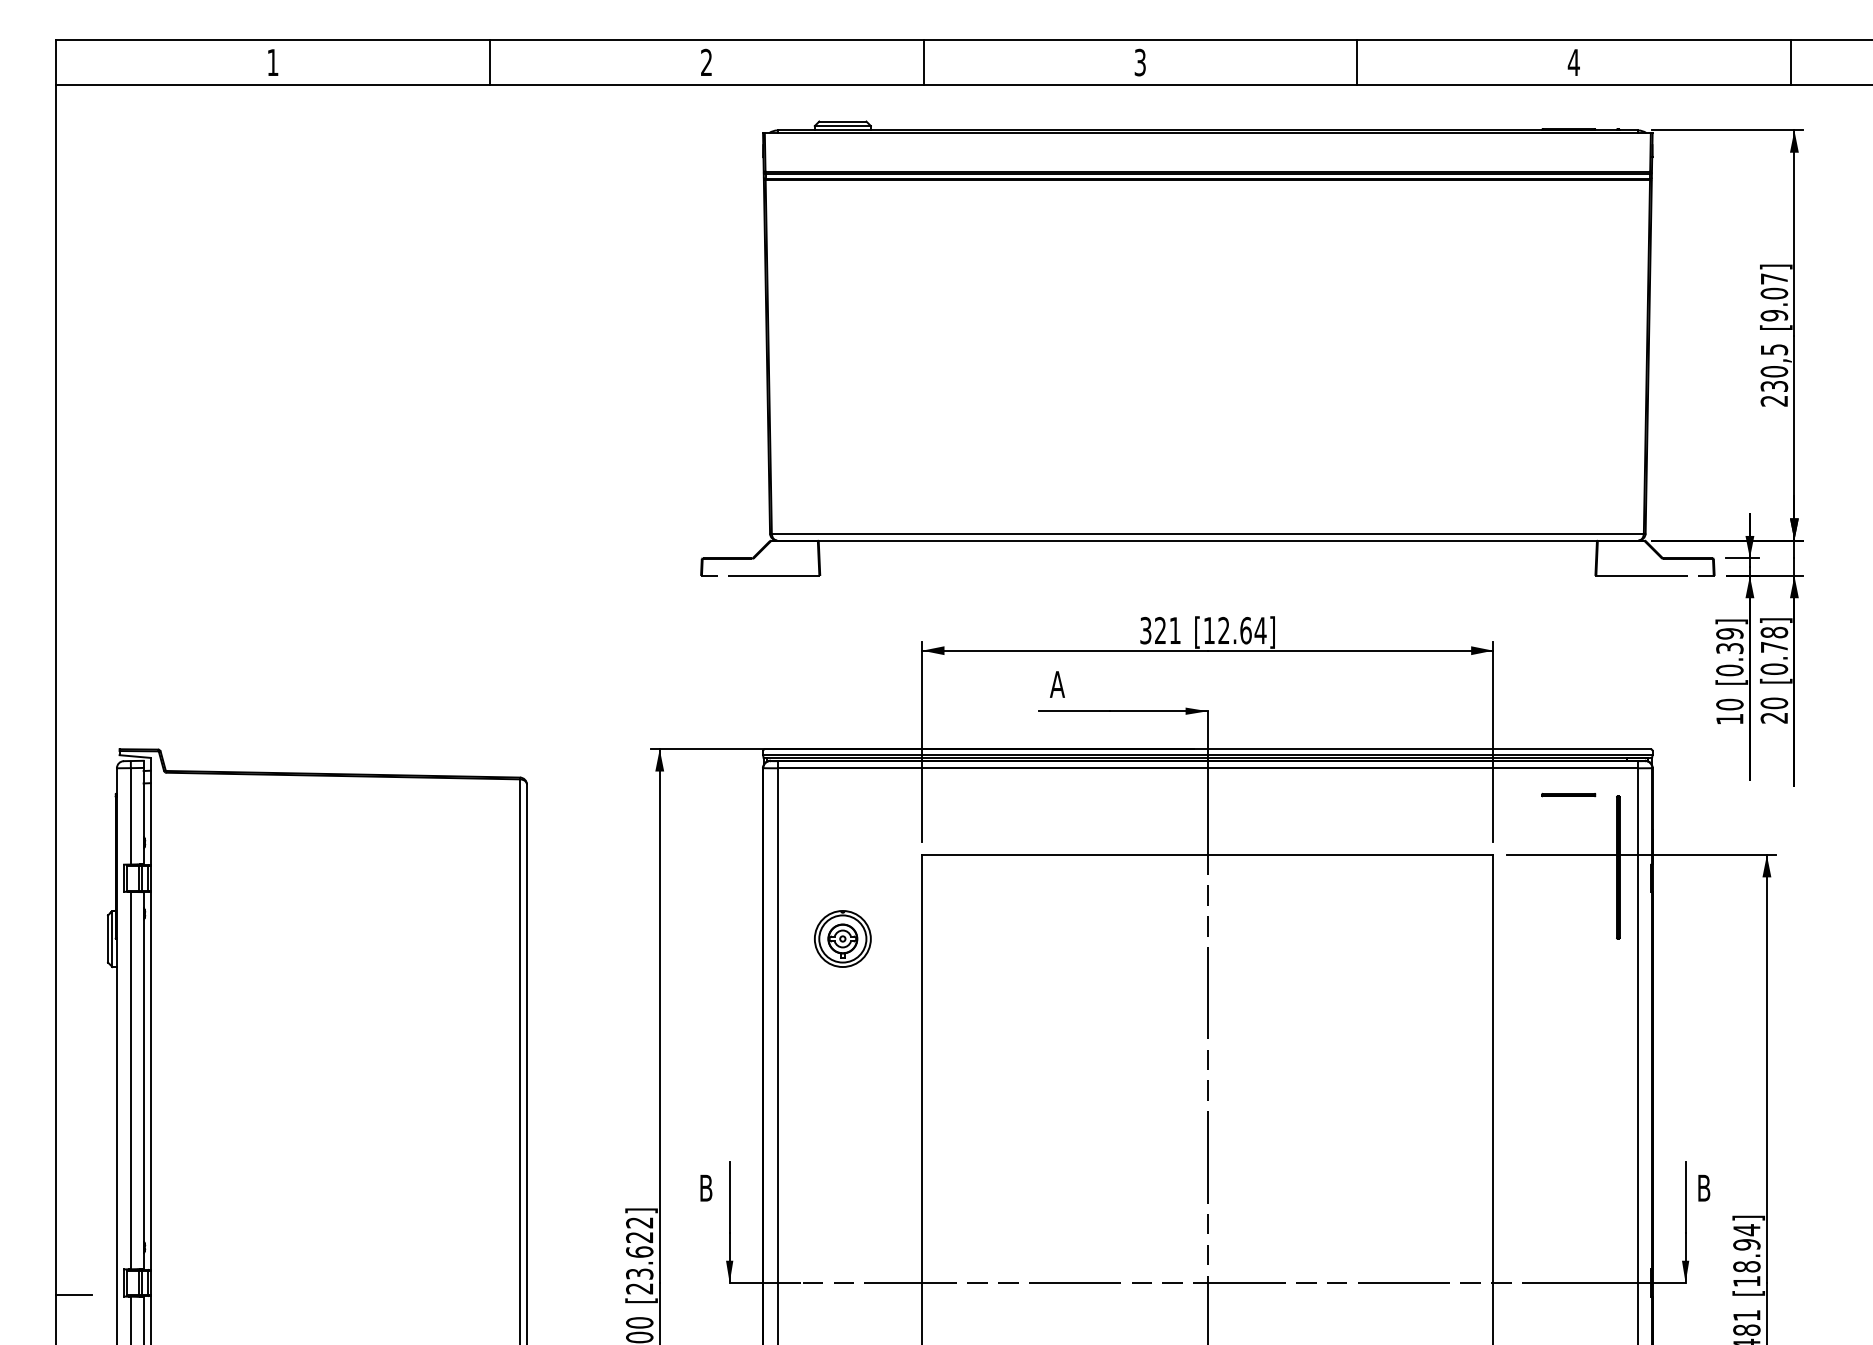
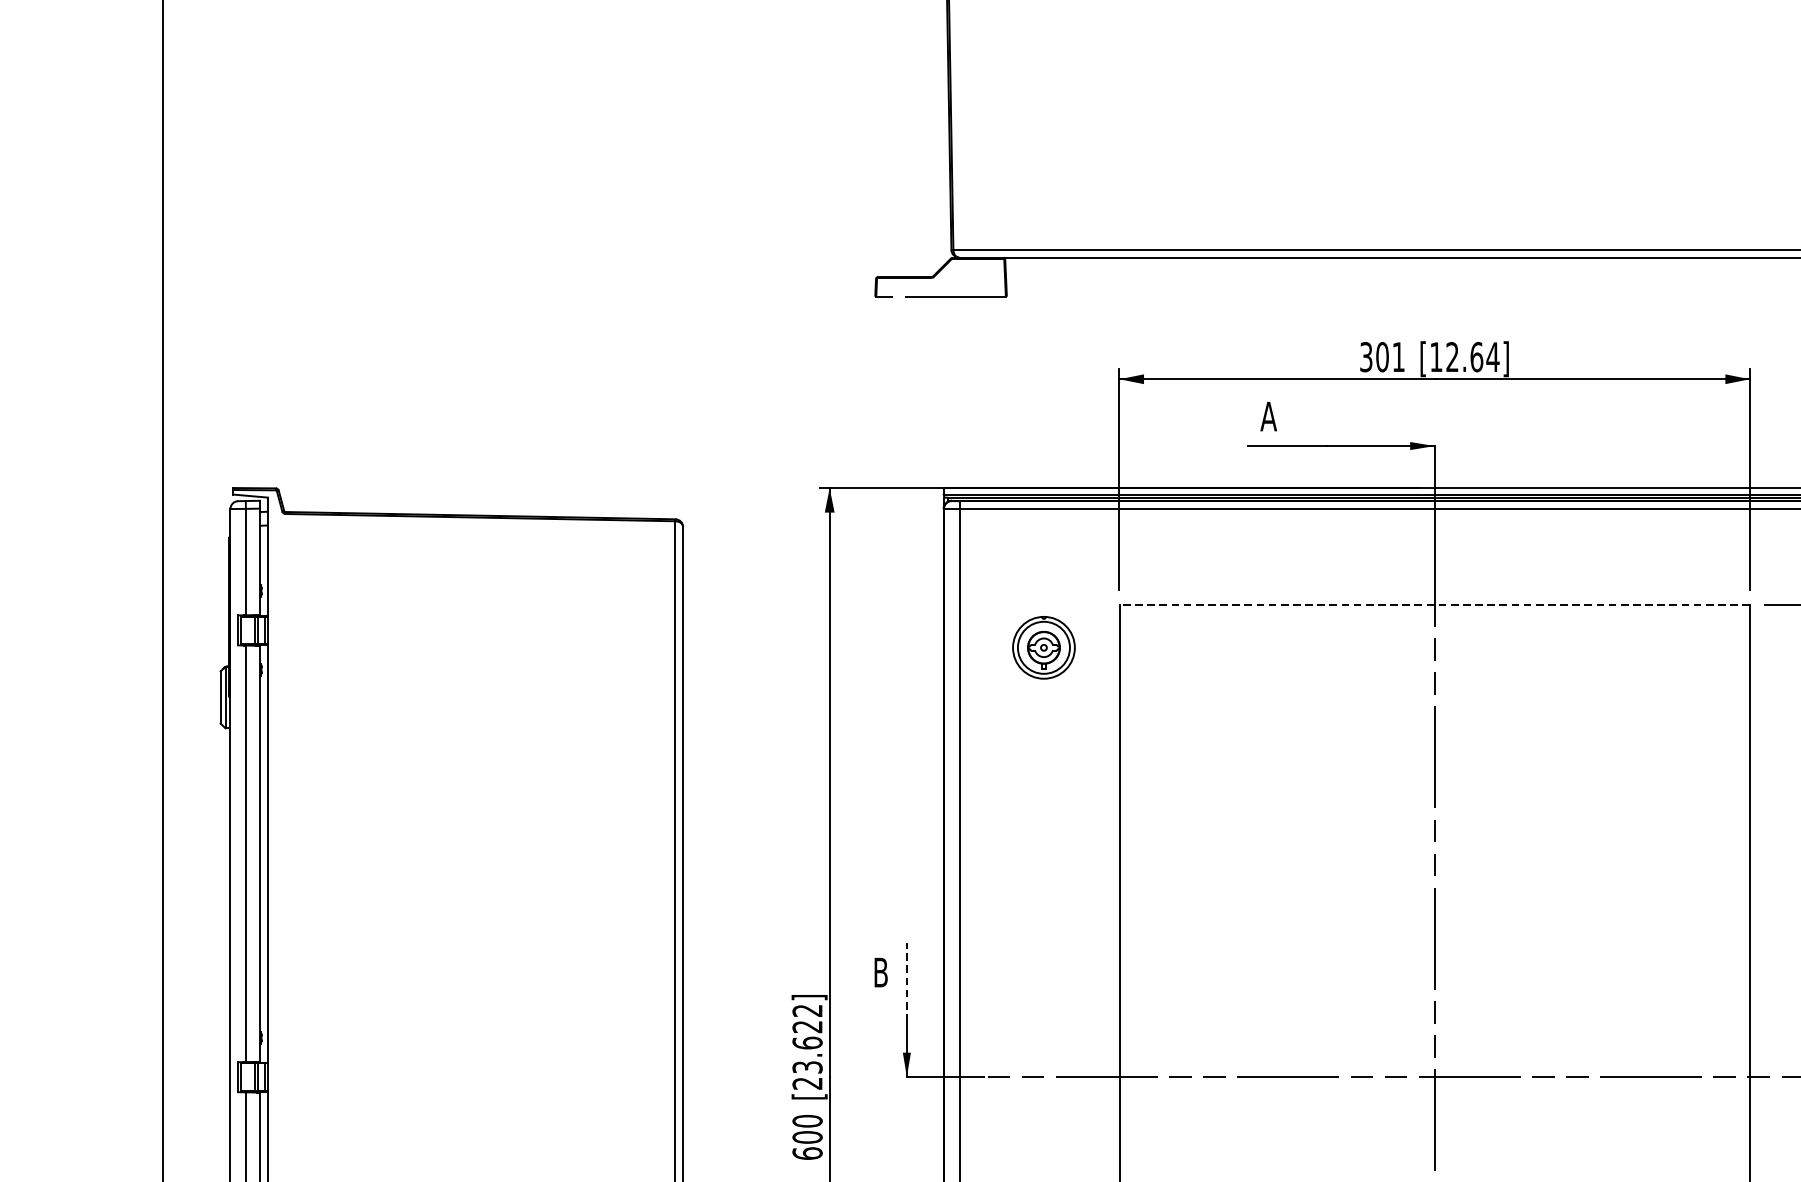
text: (1160, 630) -> (1382, 356), 321 -> 301
line: (1207, 855) -> (1434, 605), solid -> dashed
part: (842, 938) -> (1043, 647), moved
line: (729, 1197) -> (906, 982), solid -> dashed
line: (73, 1294) -> (182, 1089), removed

